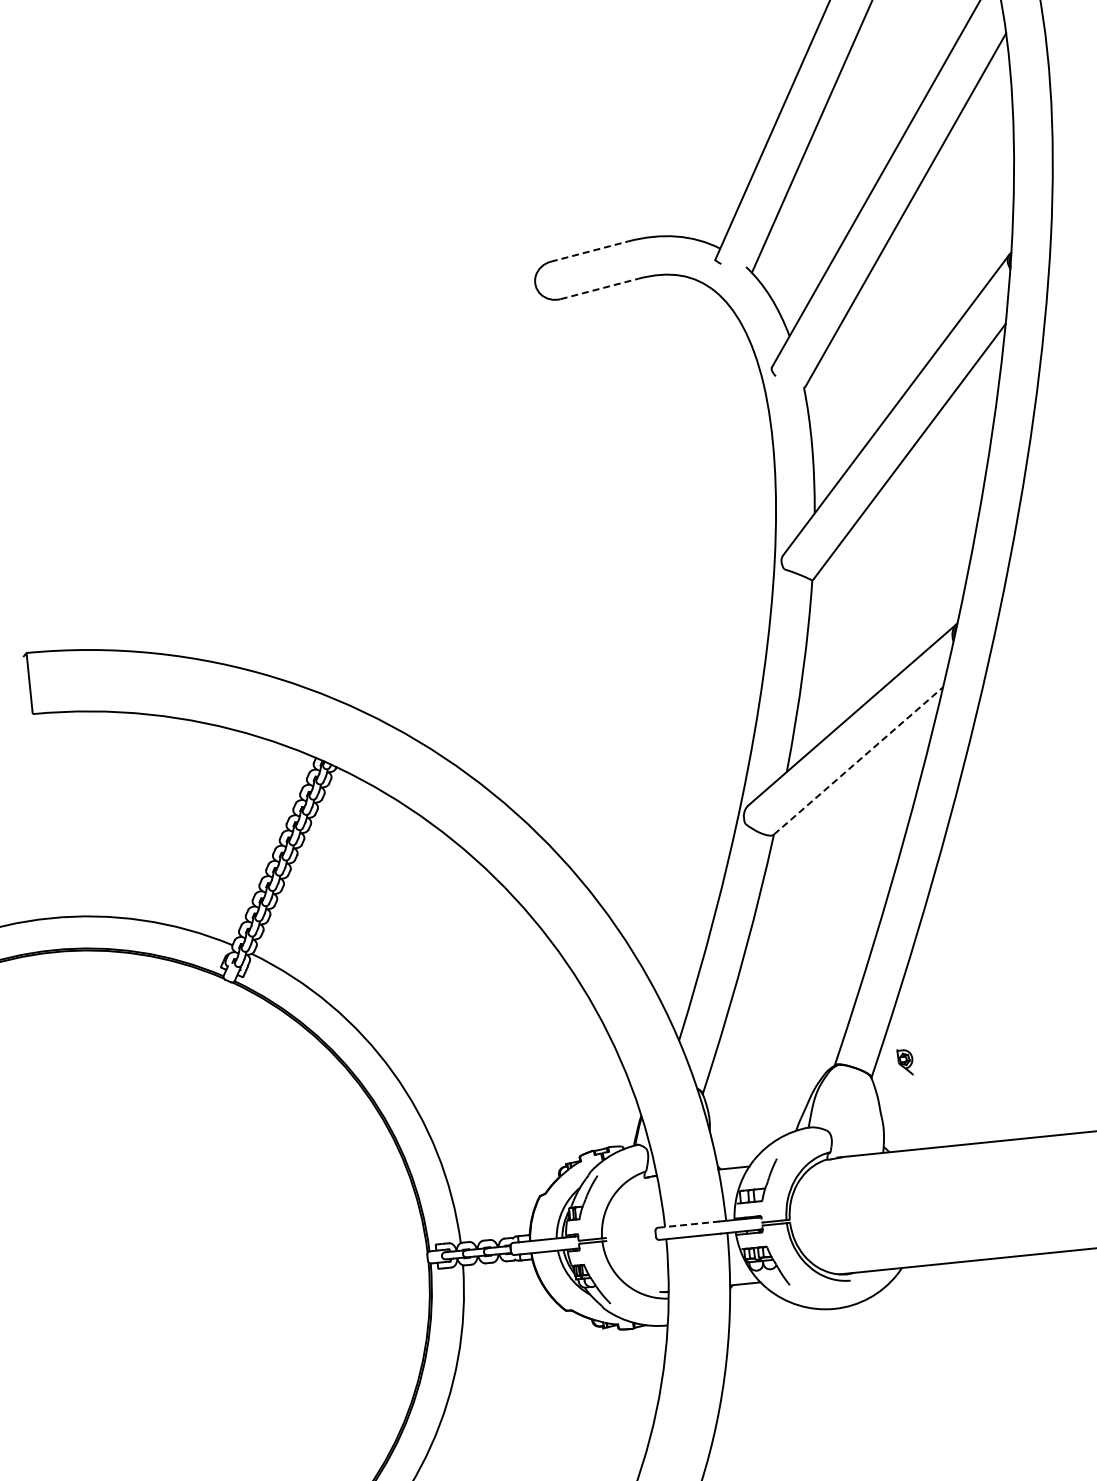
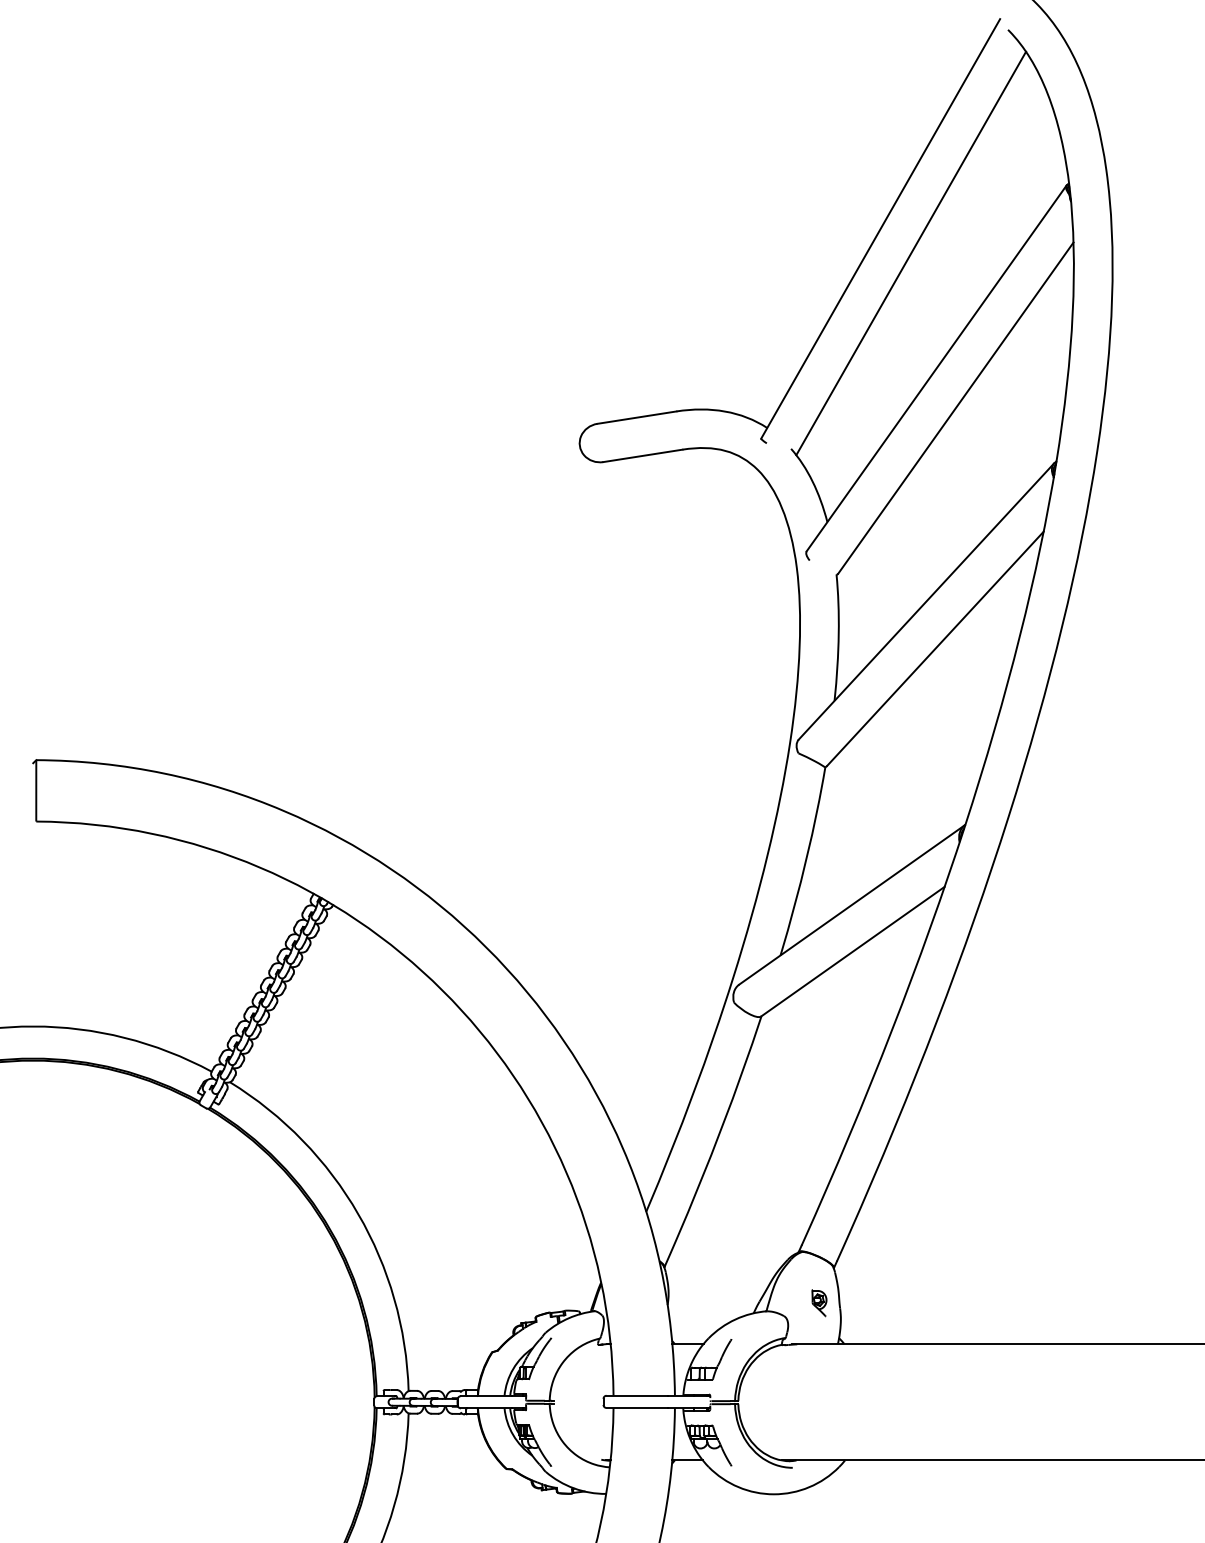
line: (589, 251) -> (636, 417), dashed -> solid
line: (598, 288) -> (642, 455), dashed -> solid
line: (858, 760) -> (853, 951), dashed -> solid
part: (905, 1062) -> (819, 1303), moved
line: (688, 1224) -> (637, 1395), dashed -> solid

